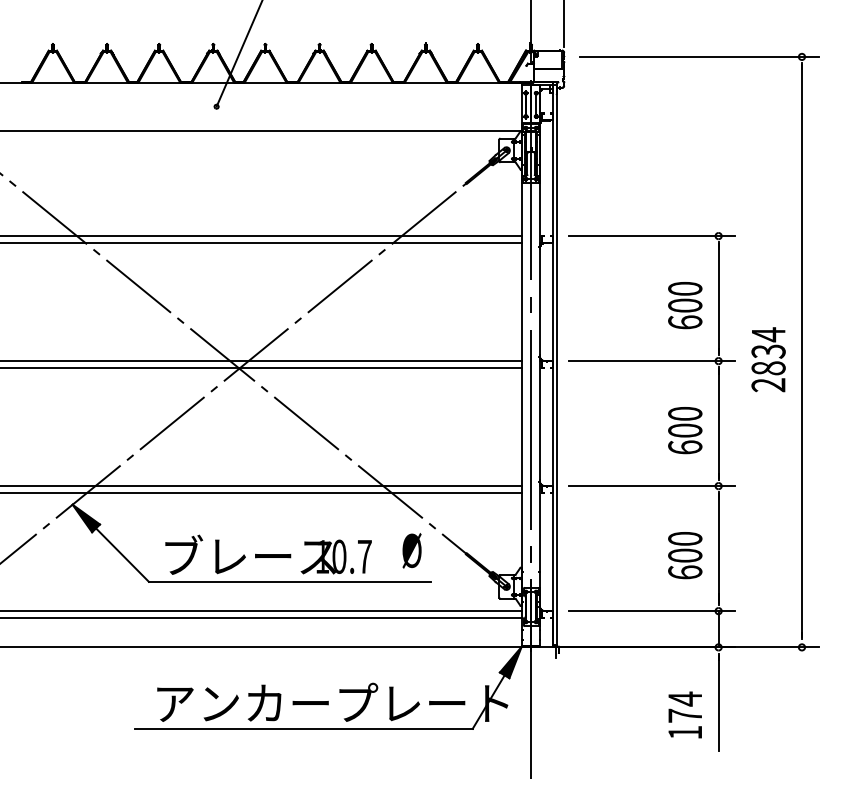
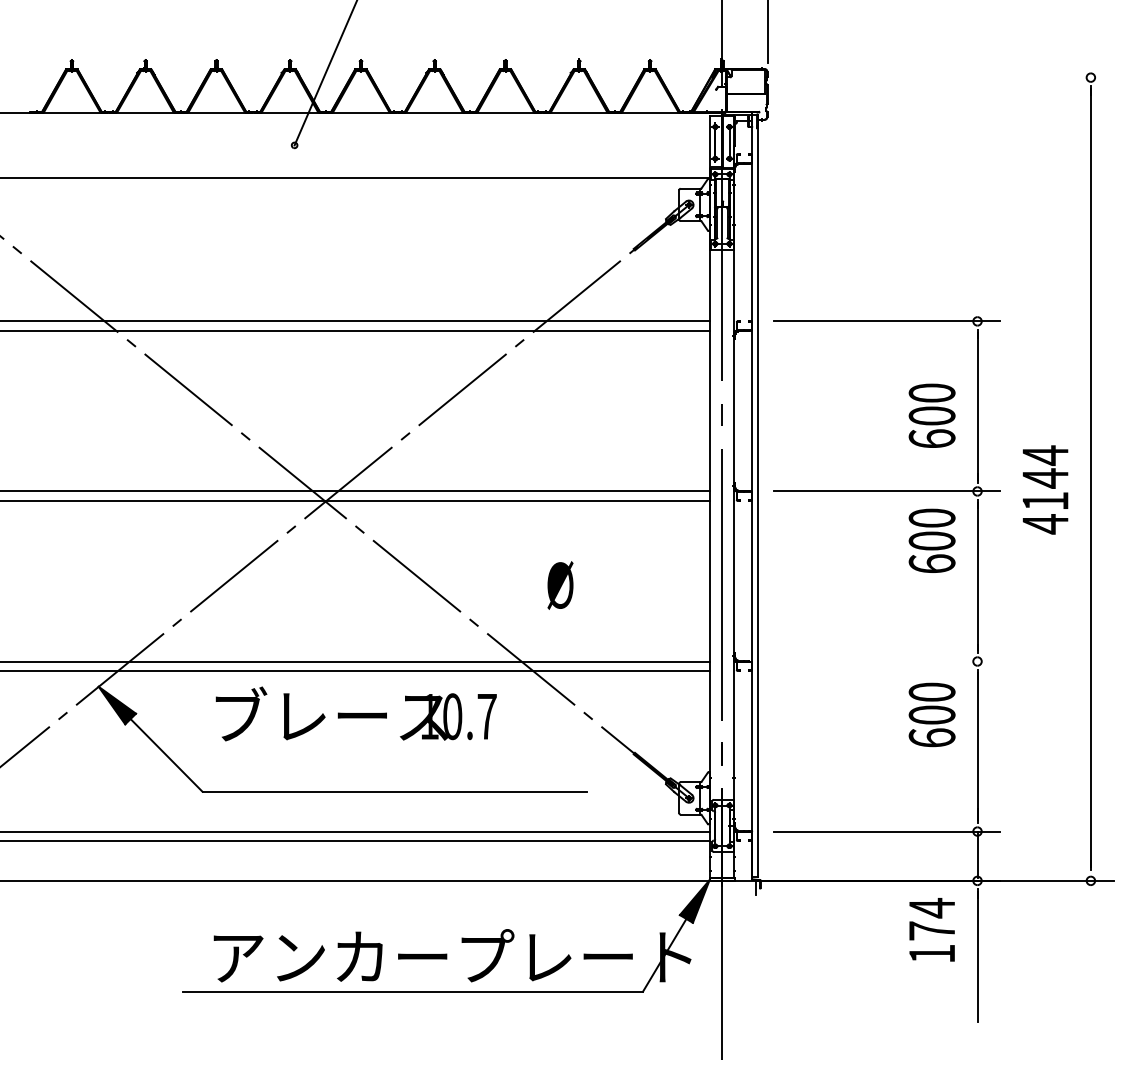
line: (699, 56) -> (951, 77), removed
text: (768, 368) -> (1045, 501), 2834 -> 4144
text: (684, 430) -> (931, 540), moved
line: (651, 486) -> (886, 661), removed
text: (412, 550) -> (560, 585), moved
text: (267, 554) -> (355, 713), moved
text: (684, 555) -> (931, 714), moved
text: (684, 714) -> (931, 929), moved

